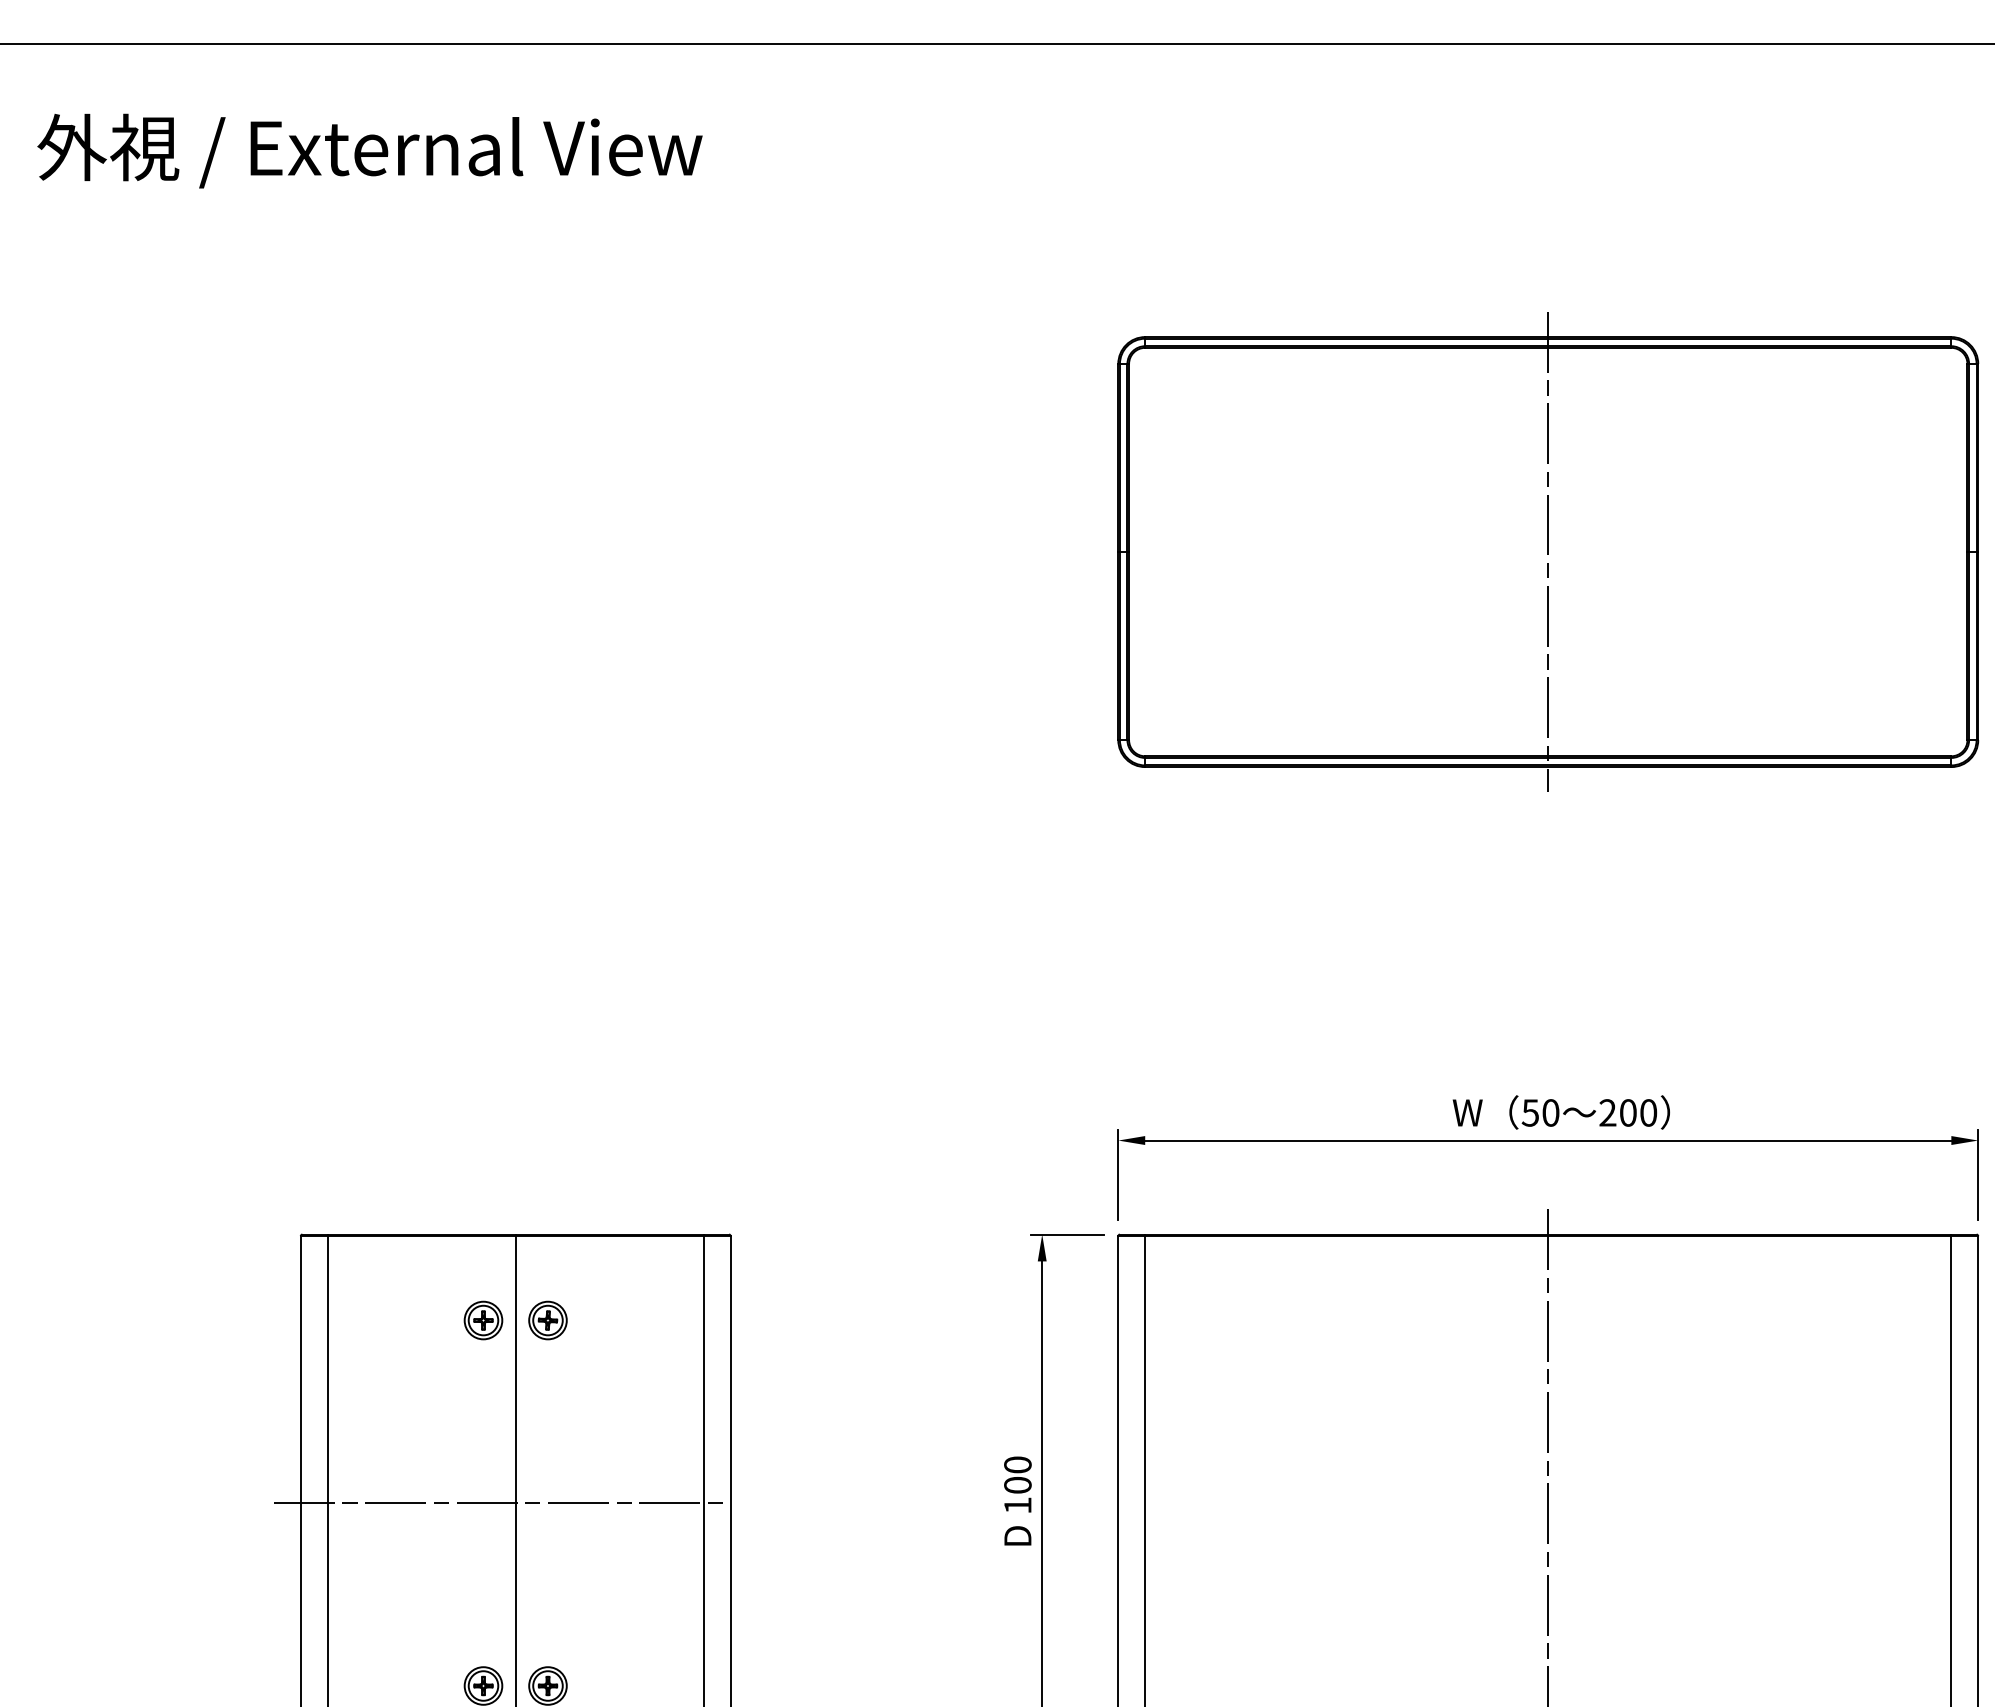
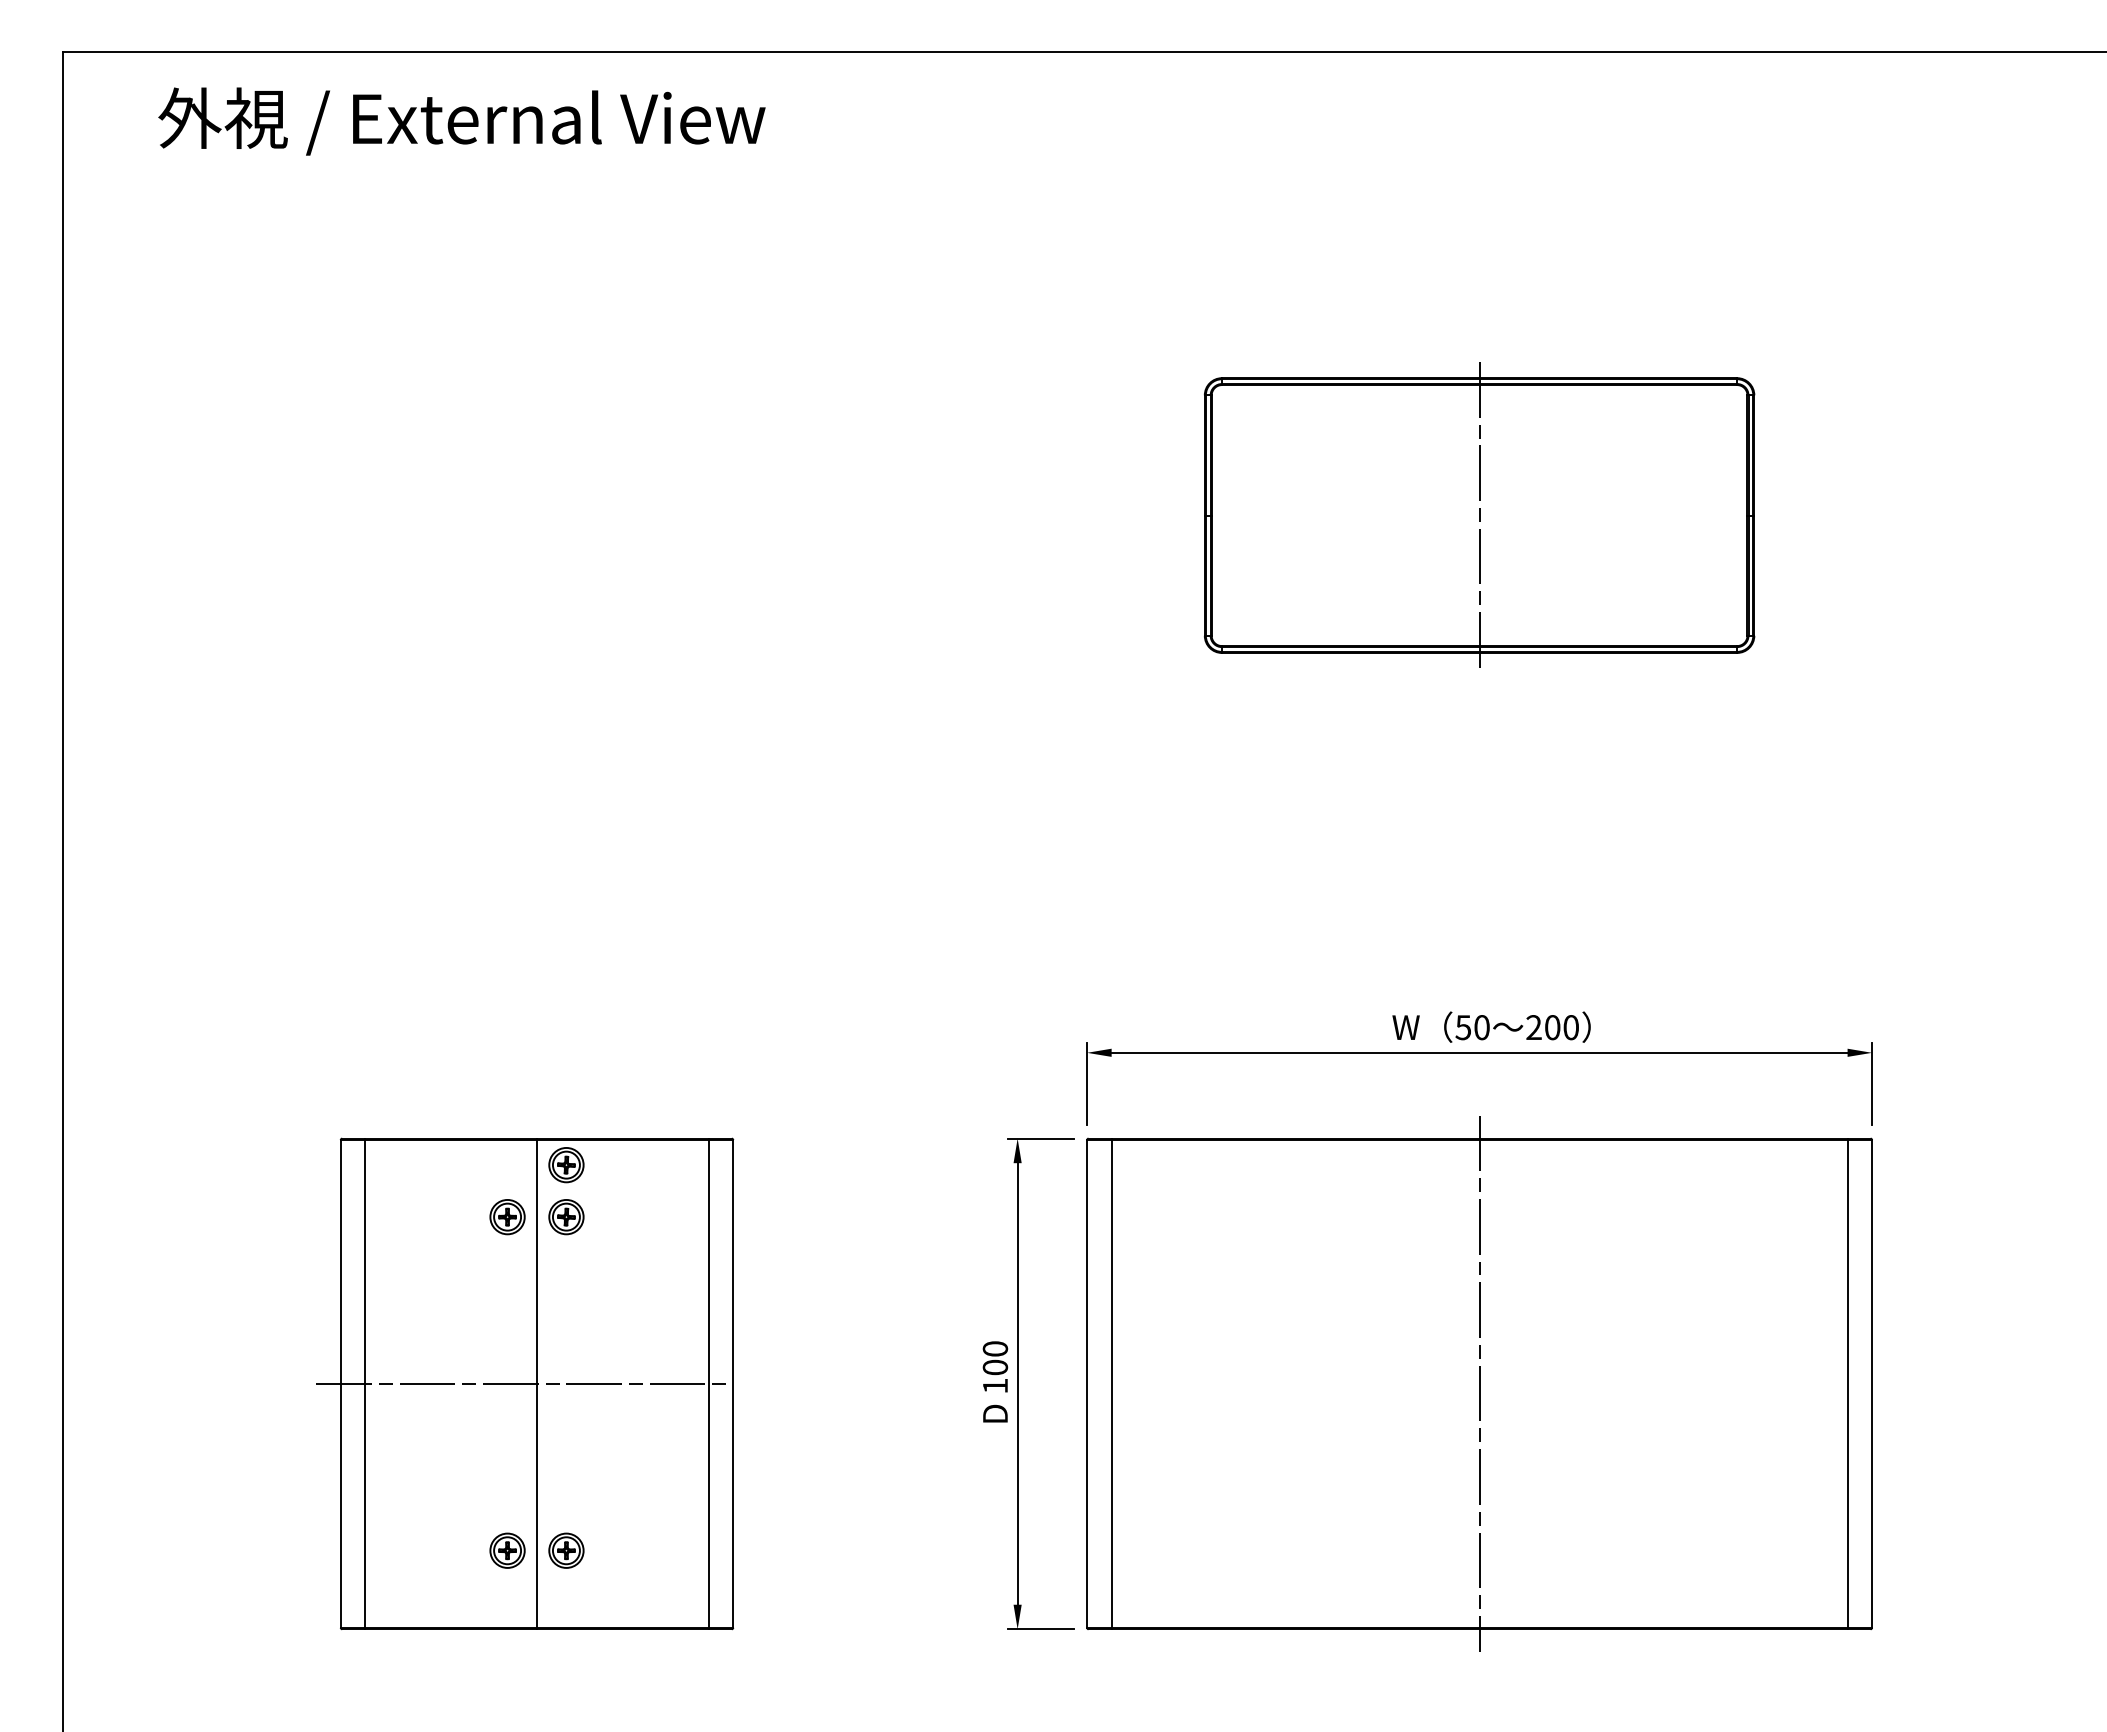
text: (369, 151) -> (461, 121), moved
part: (1548, 551) -> (1479, 515), size x0.7
part: (548, 1263) -> (566, 1165), added

